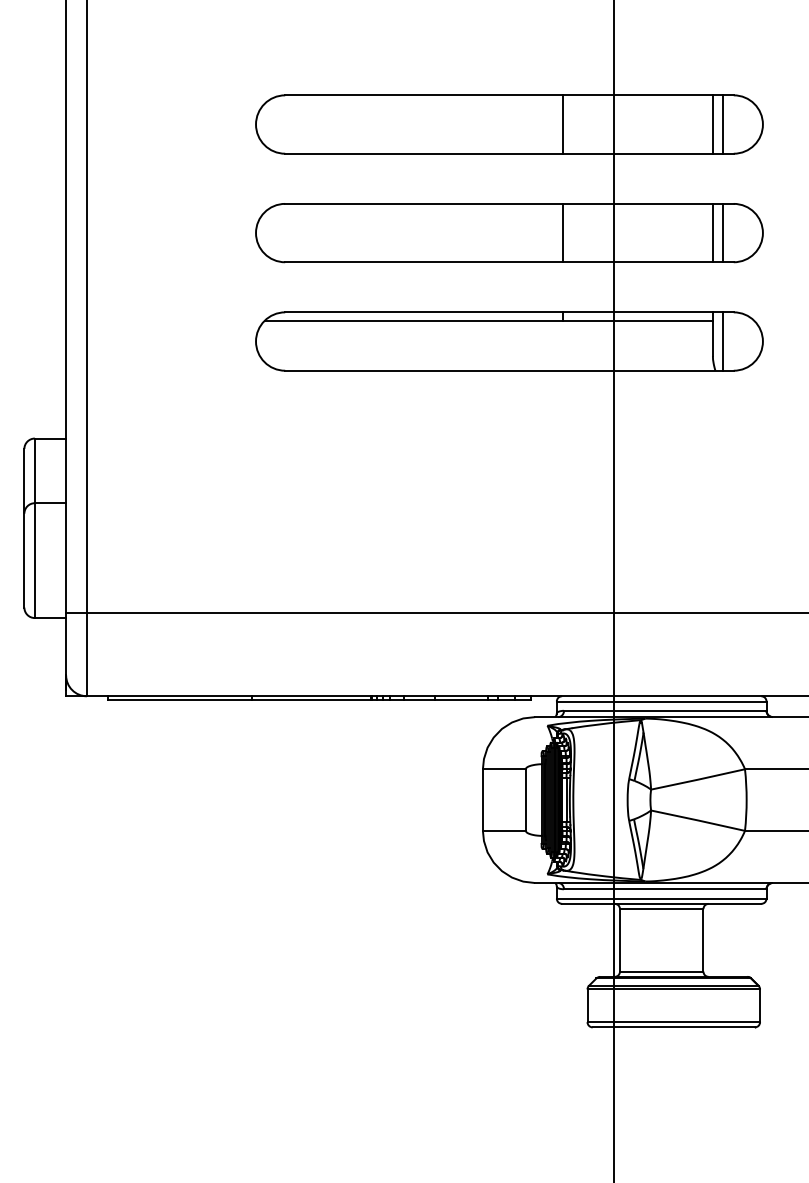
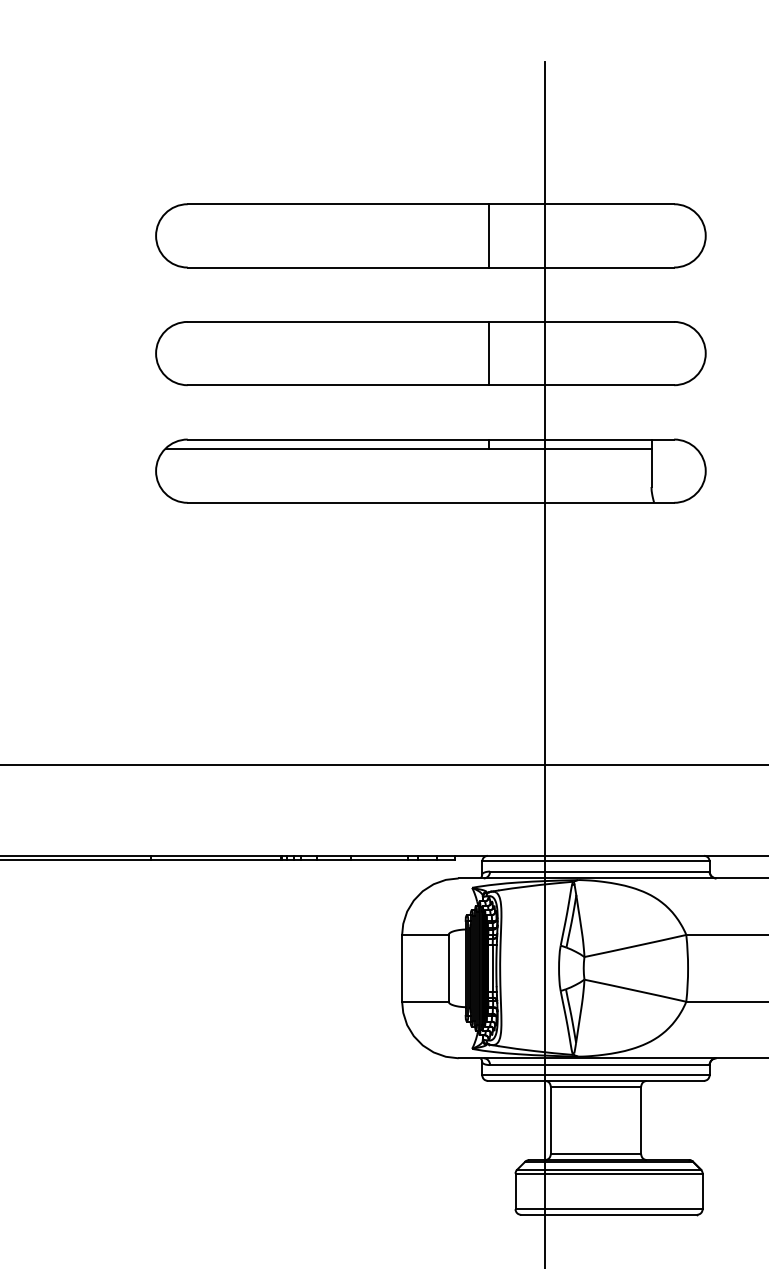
line: (712, 124) -> (651, 235), removed
line: (723, 124) -> (662, 235), removed
line: (712, 232) -> (651, 352), removed
line: (723, 232) -> (662, 352), removed
line: (723, 341) -> (662, 471), removed

